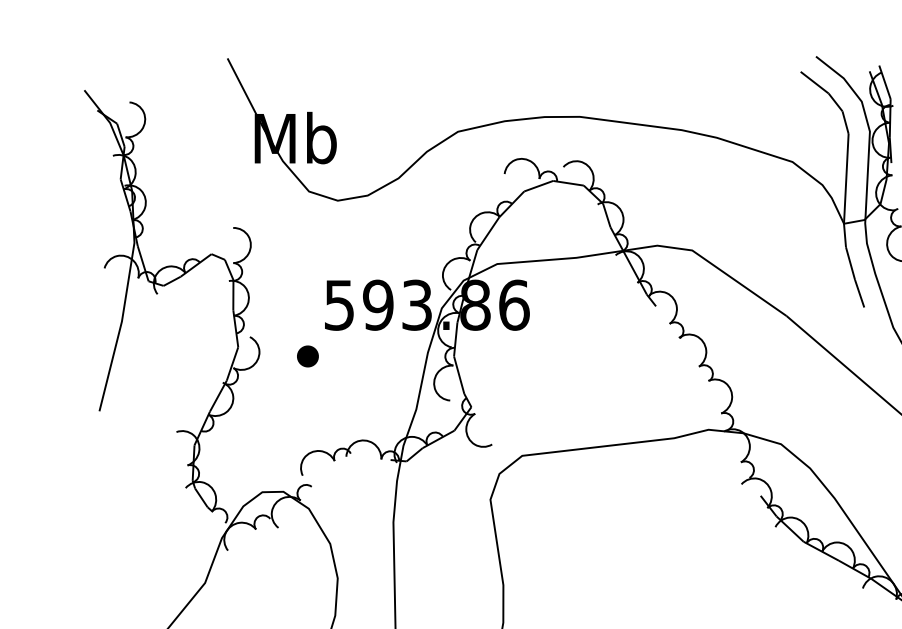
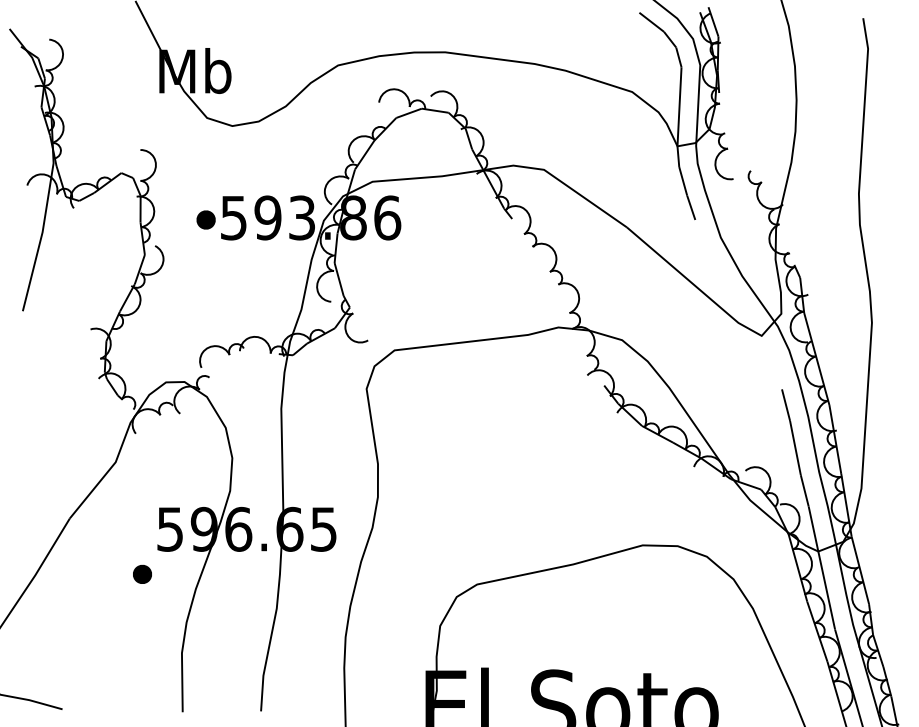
part: (307, 355) -> (205, 219), moved

